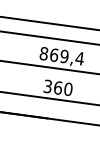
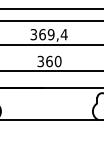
text: (43, 53) -> (33, 34), 869,4 -> 369,4

